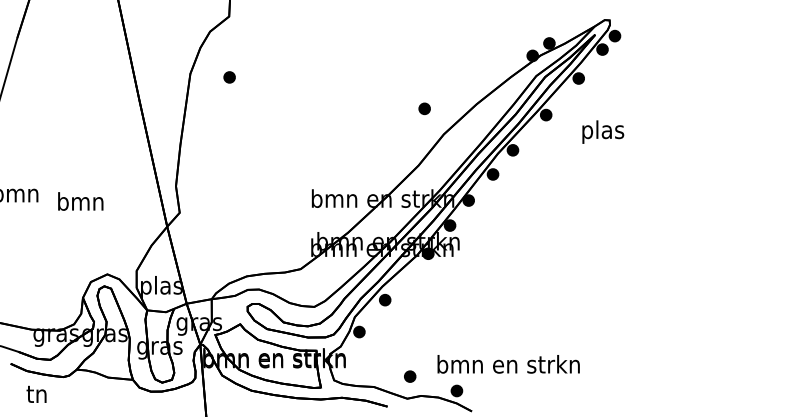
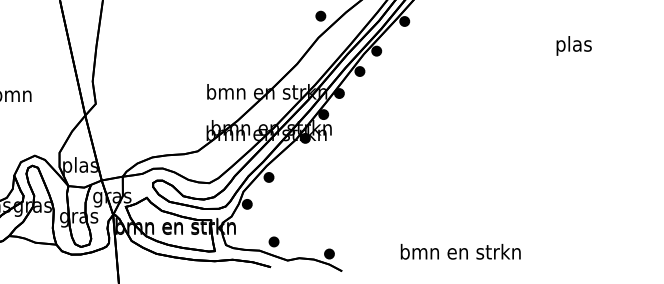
part: (424, 108) -> (320, 15), moved
text: (603, 131) -> (574, 45), moved
text: (508, 364) -> (460, 251), moved
part: (410, 376) -> (274, 241), moved

